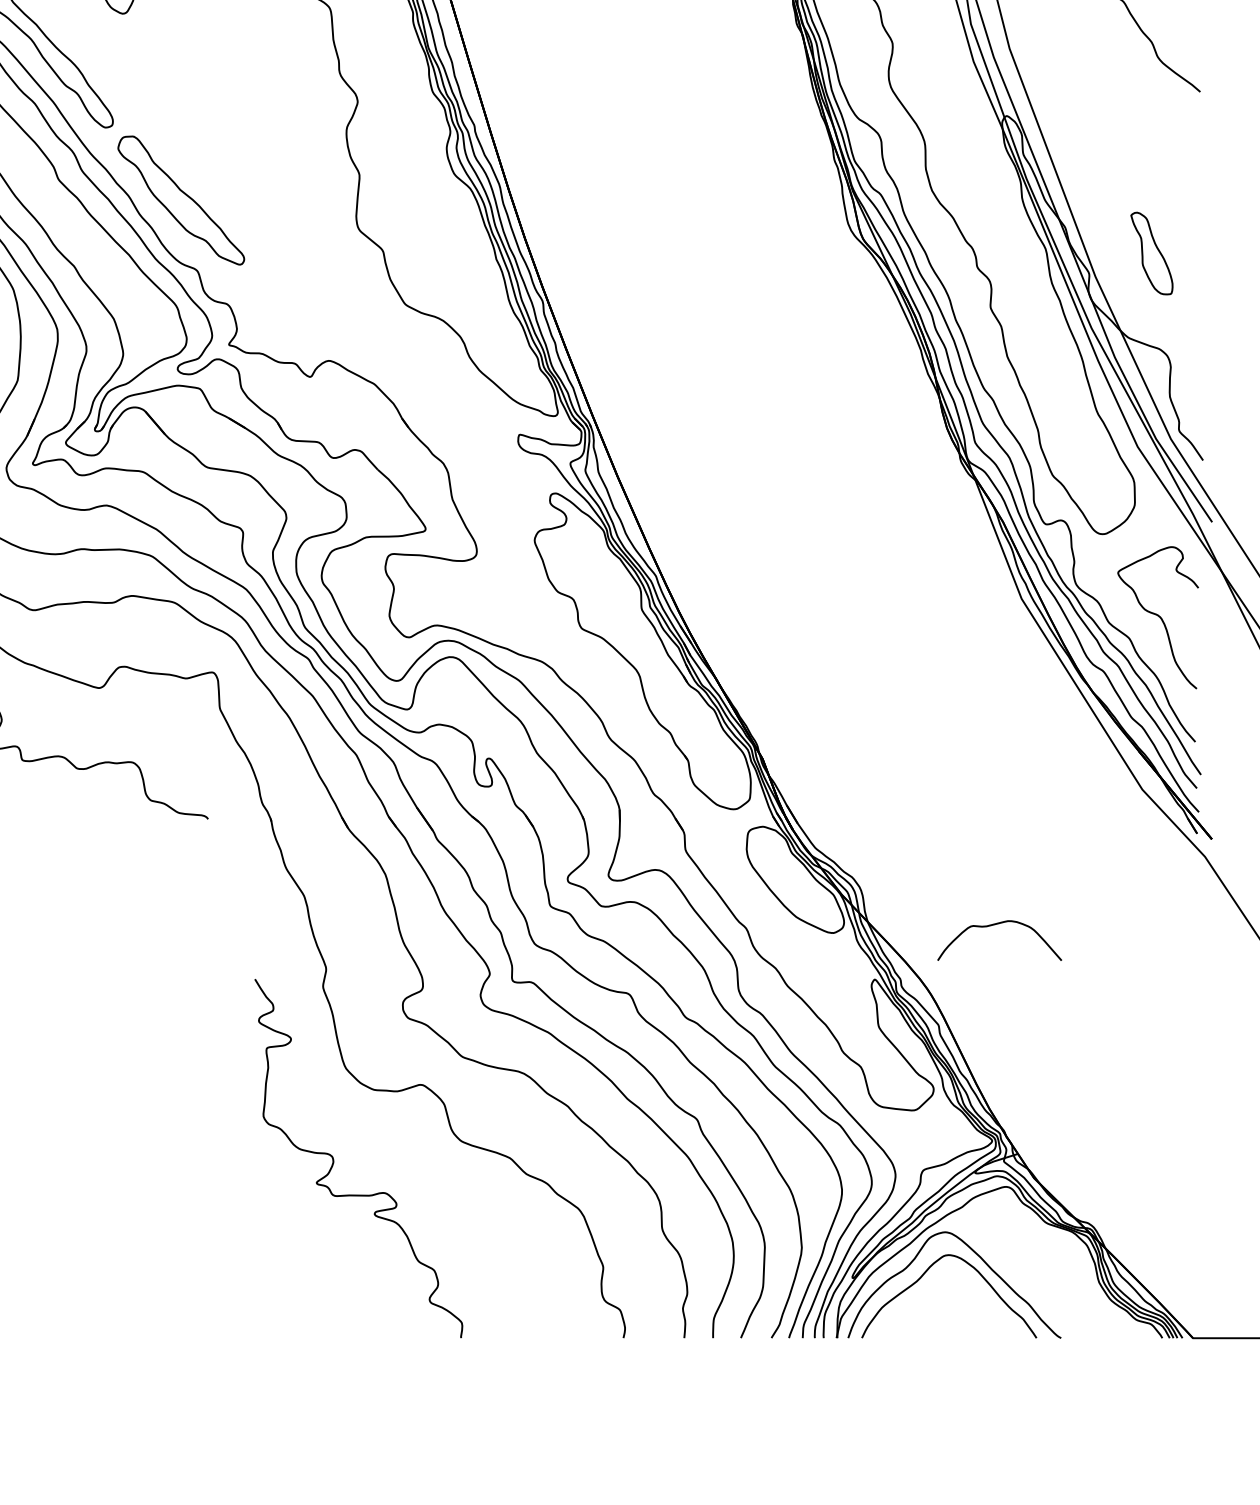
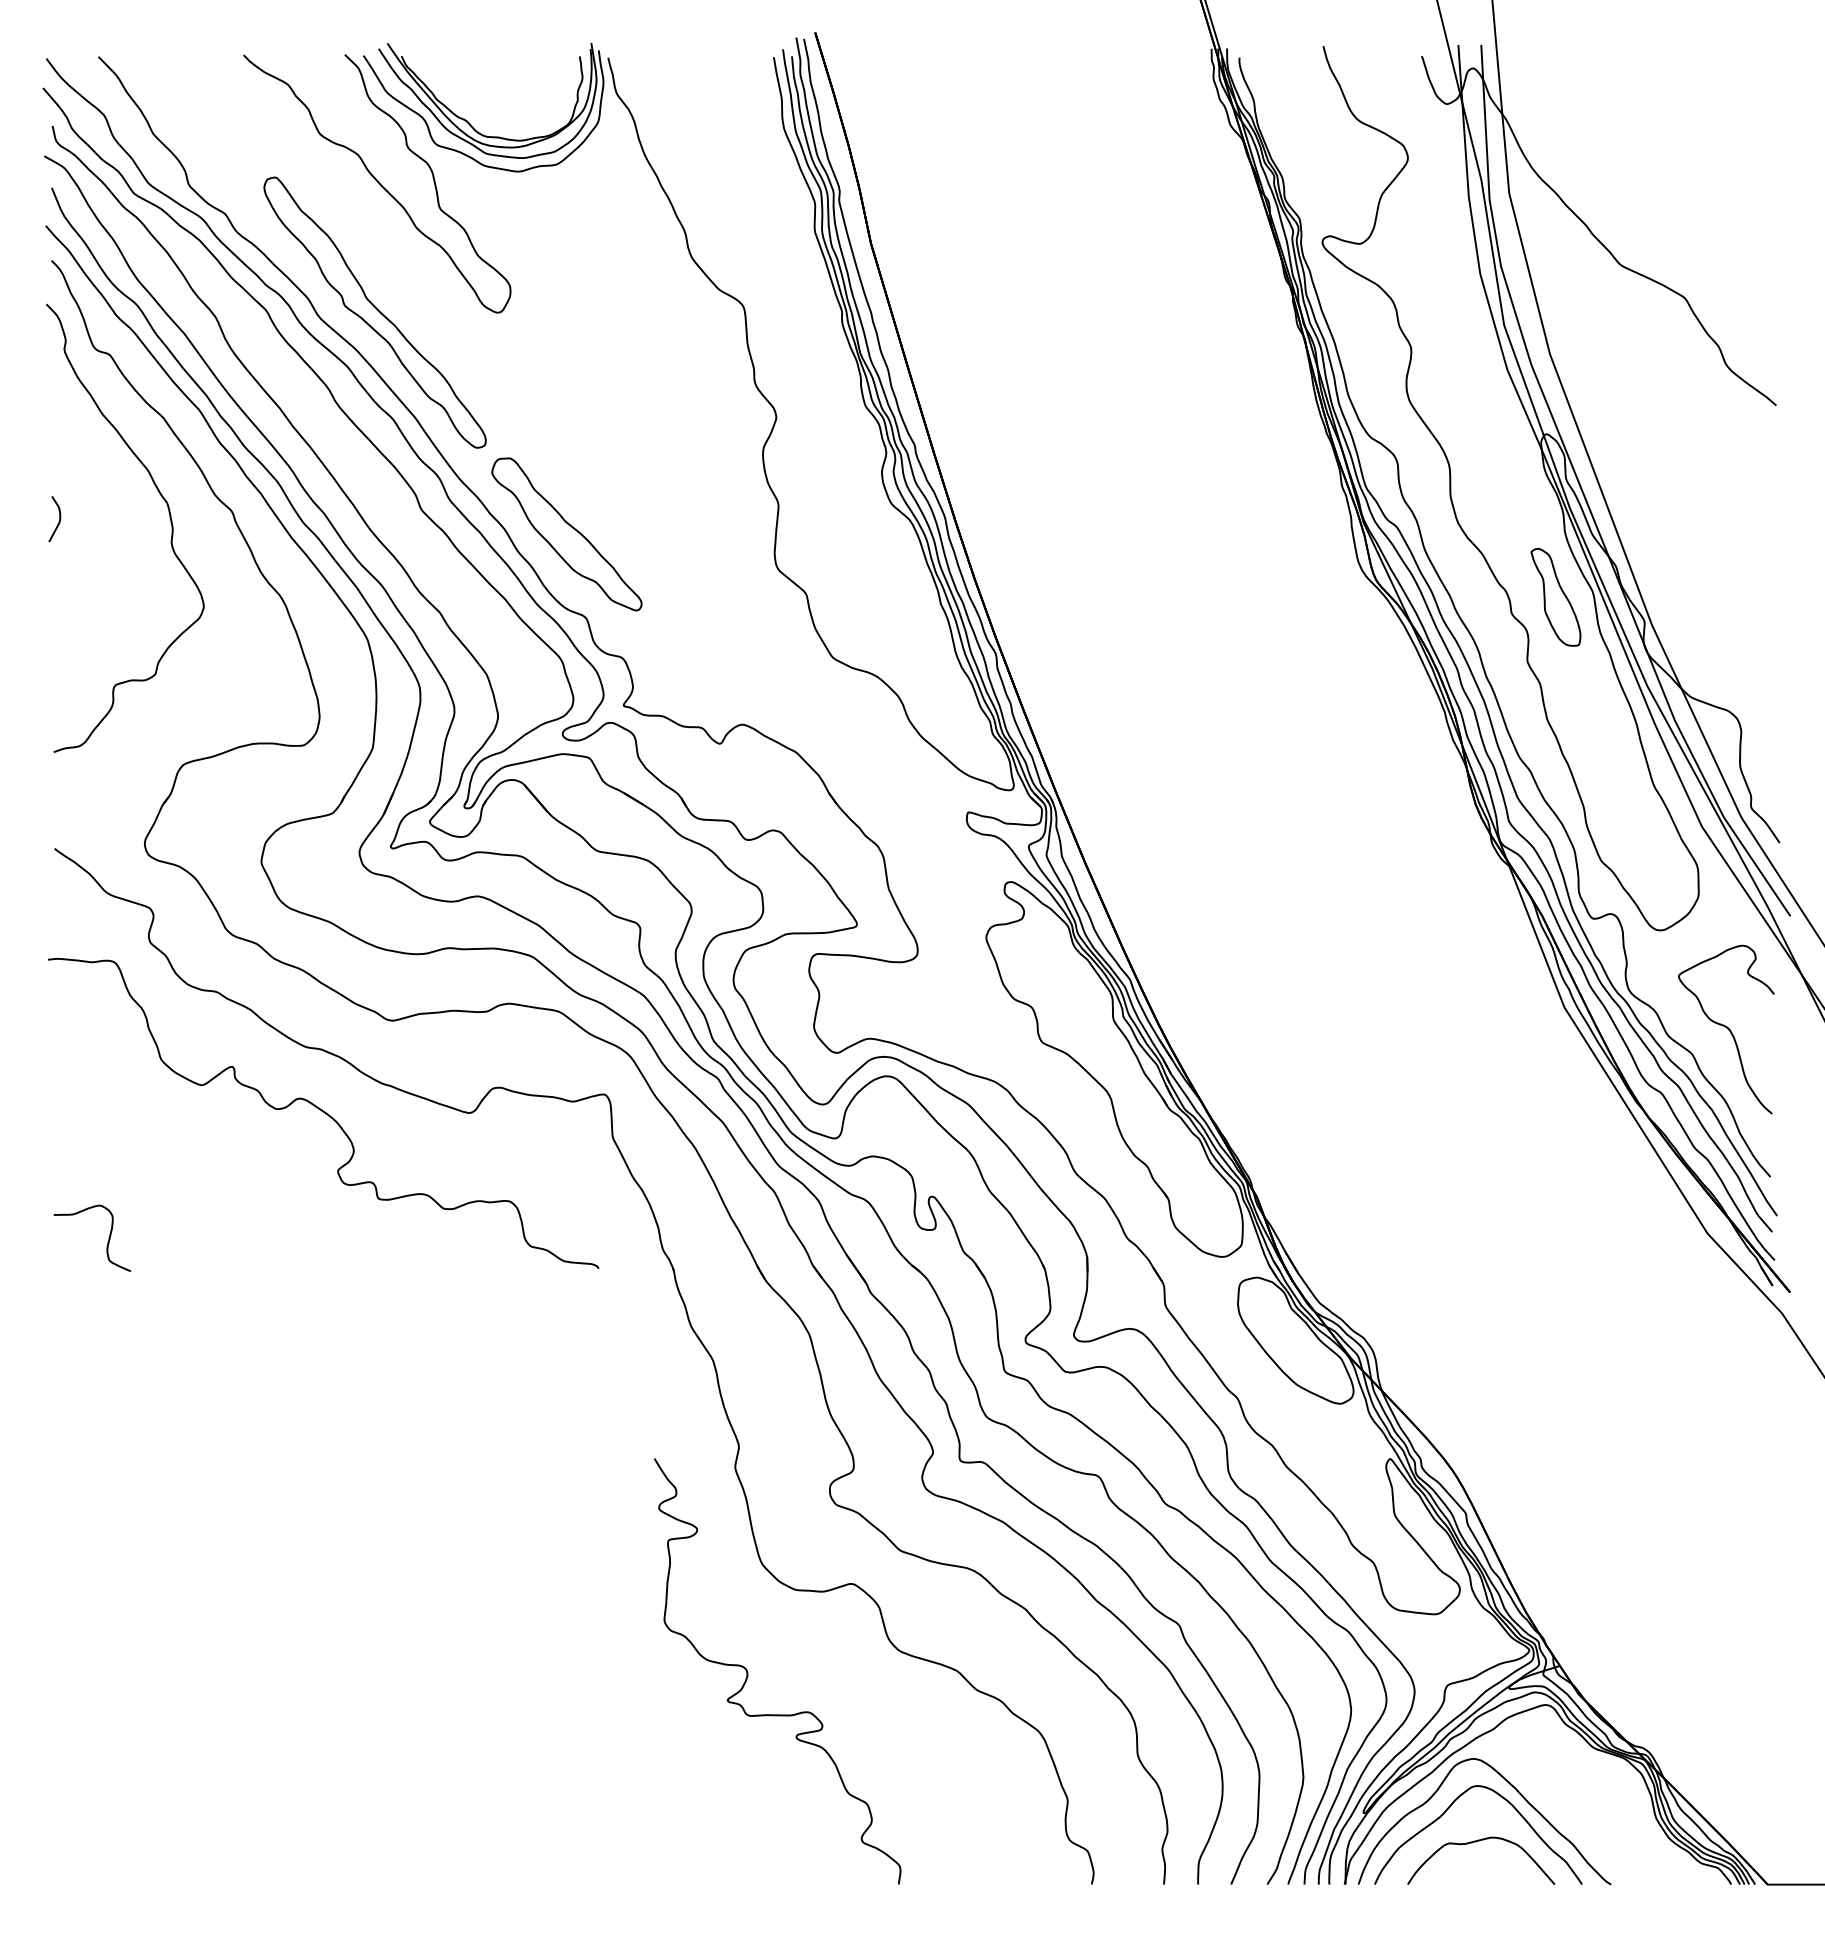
part: (1151, 253) -> (1555, 597), moved
curve: (995, 925) -> (1476, 1842), moved

